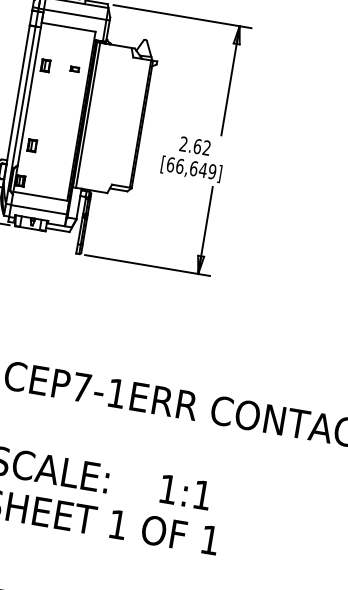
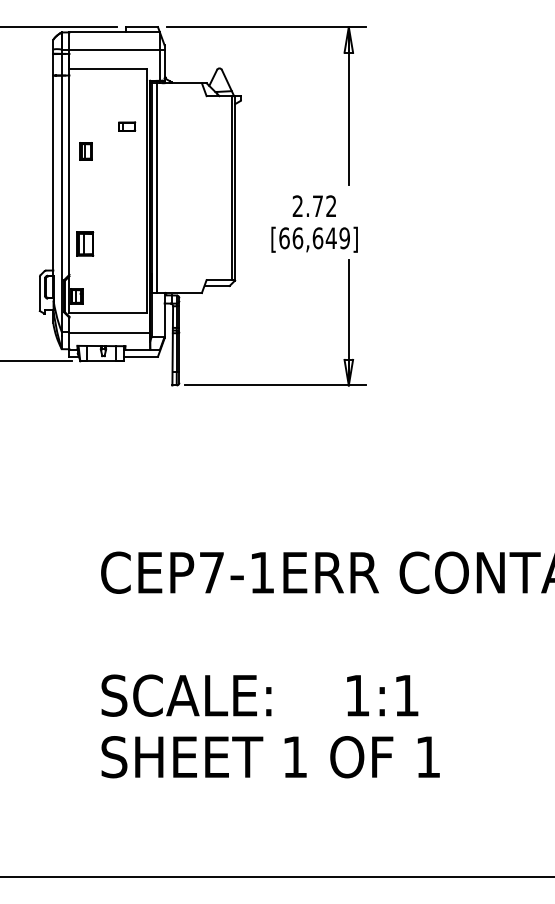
part: (45, 65) -> (85, 151), moved
part: (74, 69) -> (126, 126), size x1.4
part: (31, 145) -> (84, 243), size x1.4
text: (197, 146) -> (317, 206), 2.62 -> 2.72

